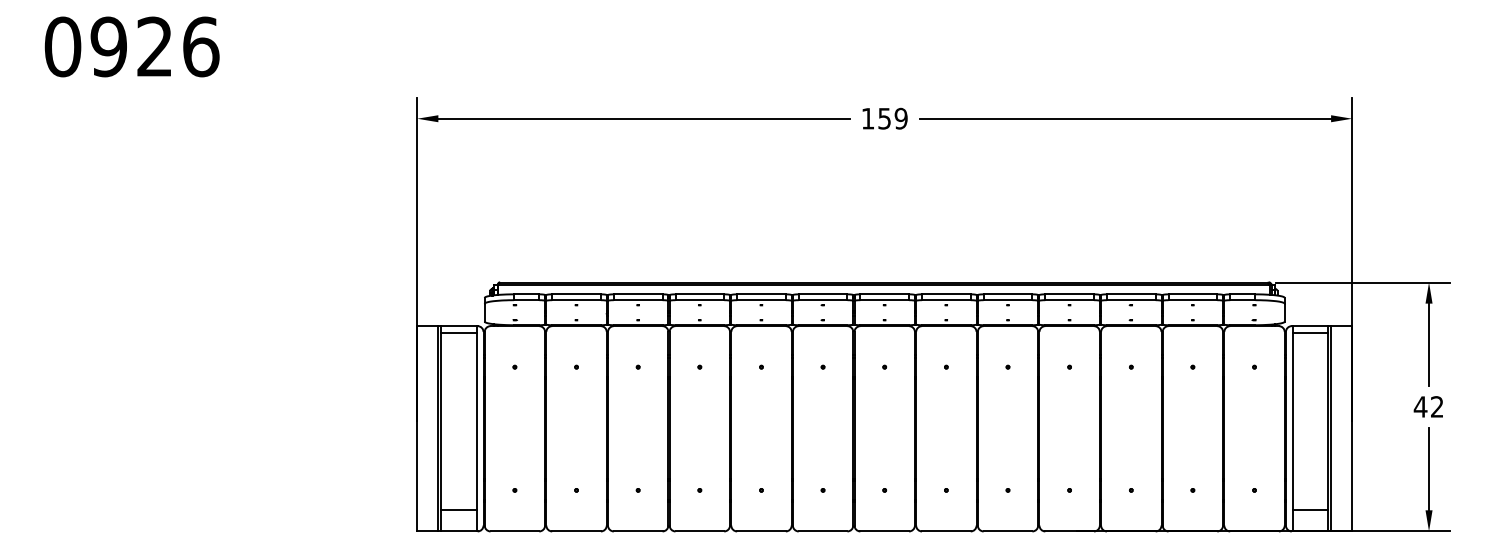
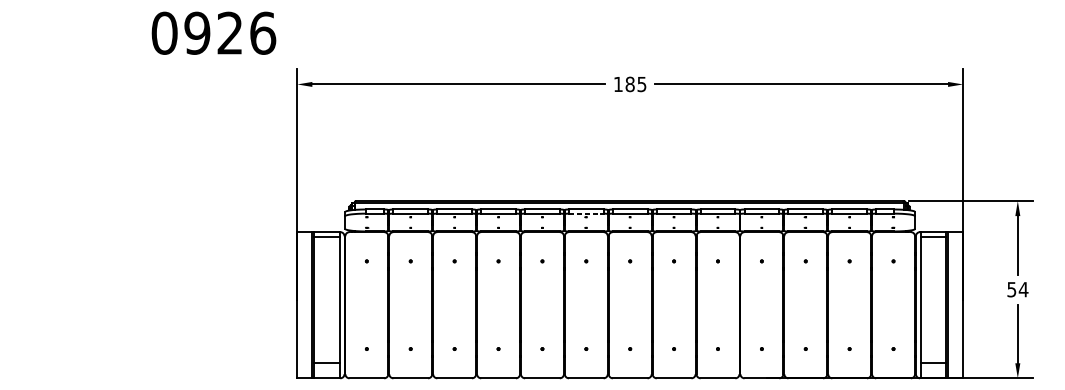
text: (131, 46) -> (213, 32), moved
text: (892, 118) -> (635, 84), 159 -> 185
line: (823, 300) -> (586, 213), solid -> dashed
text: (1428, 406) -> (1017, 289), 42 -> 54

